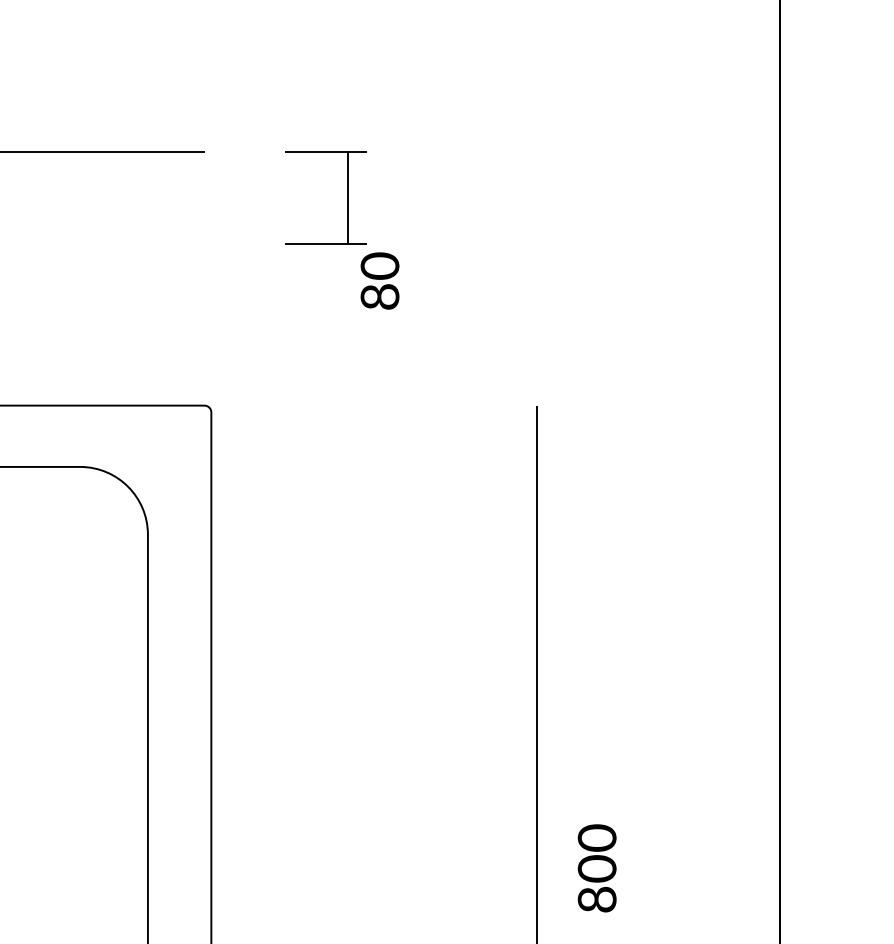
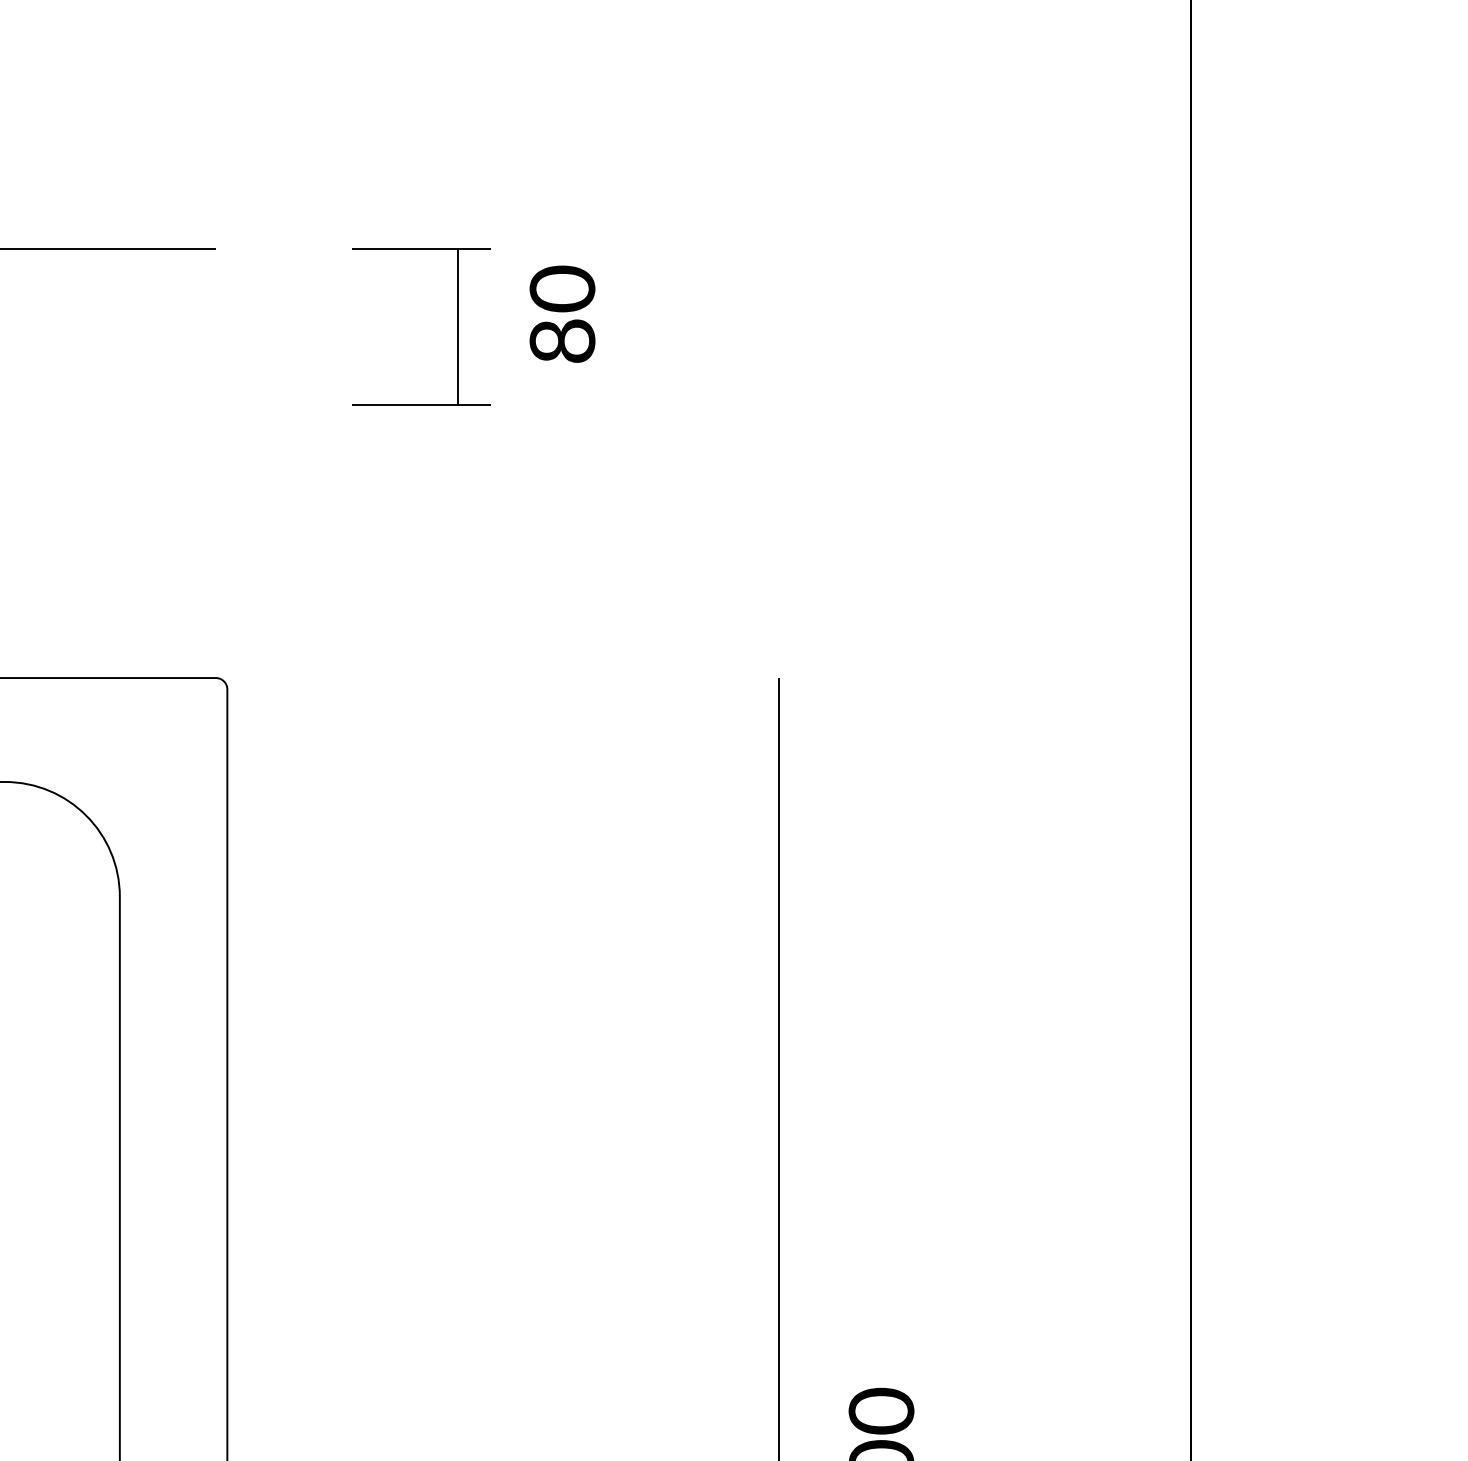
text: (379, 280) -> (561, 313), moved

